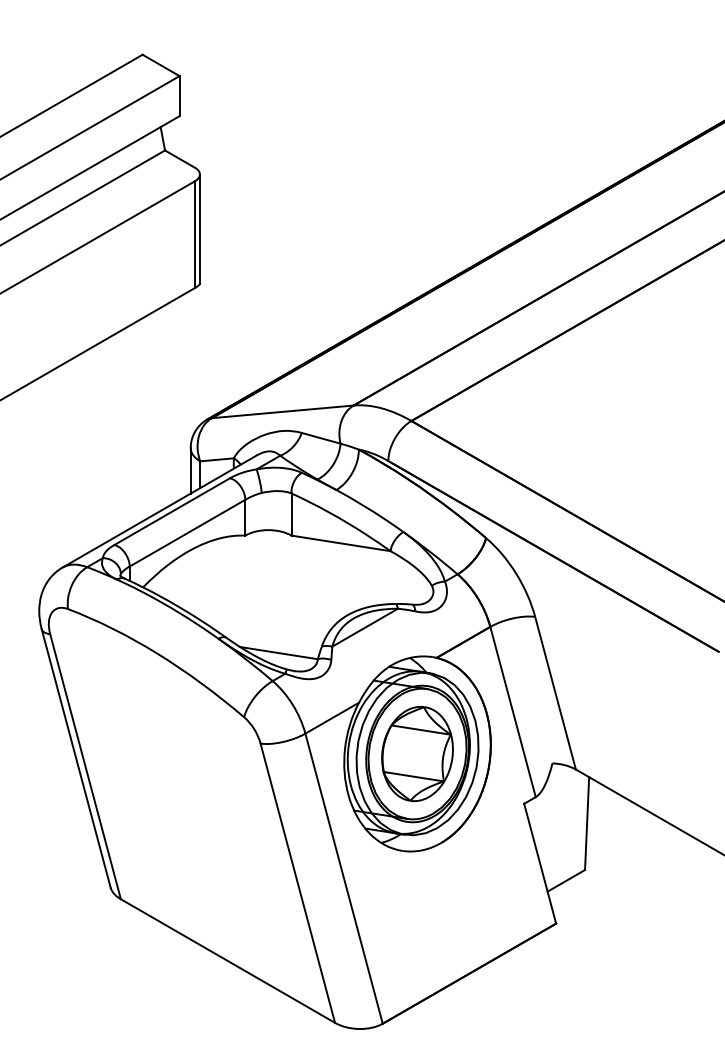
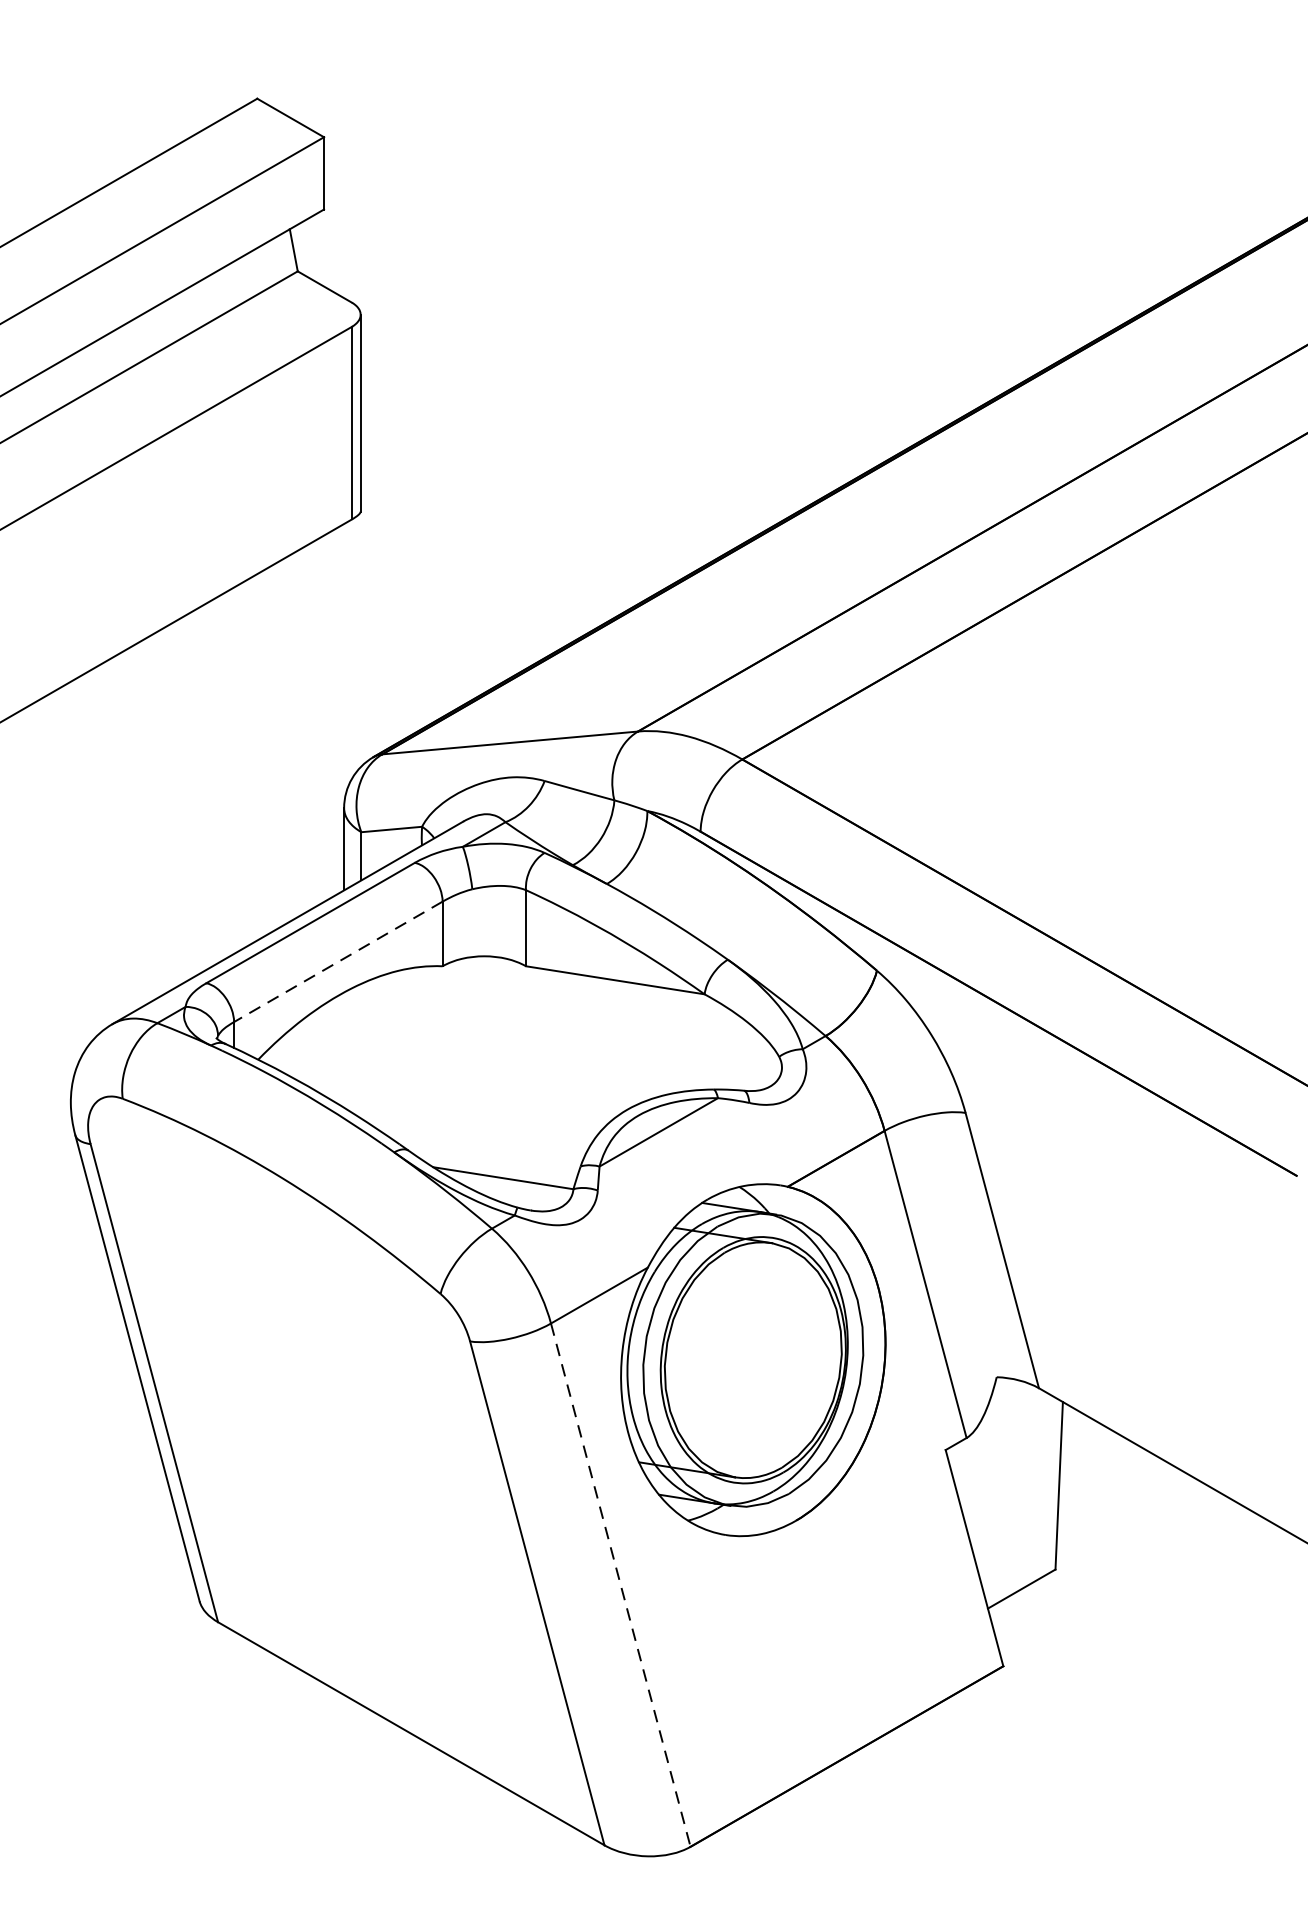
line: (187, 533) -> (338, 962), solid -> dashed
part: (417, 753) -> (753, 1359), removed
line: (344, 879) -> (621, 1586), solid -> dashed

